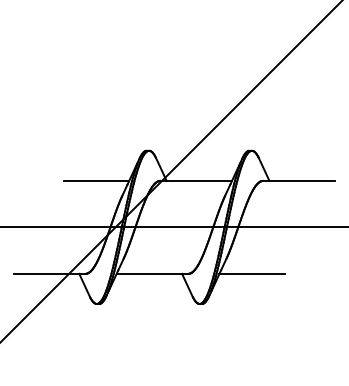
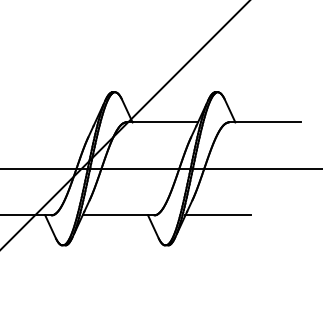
line: (96, 180) -> (62, 122), removed

